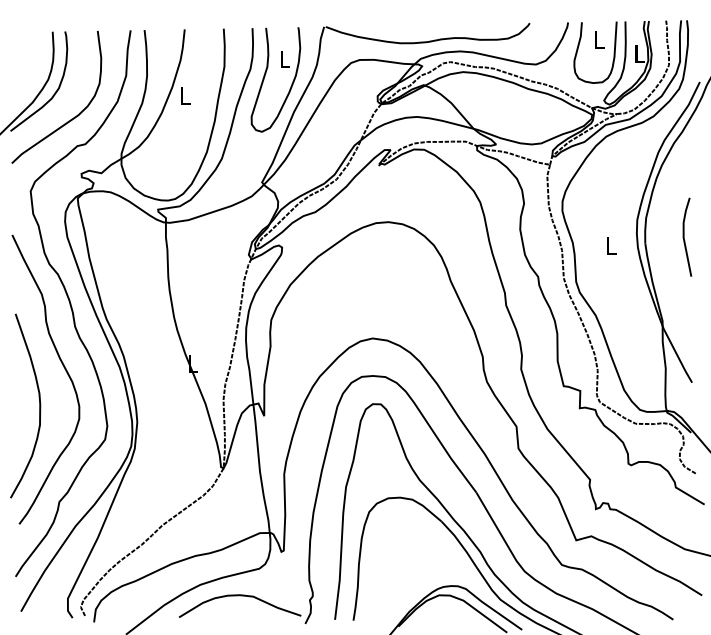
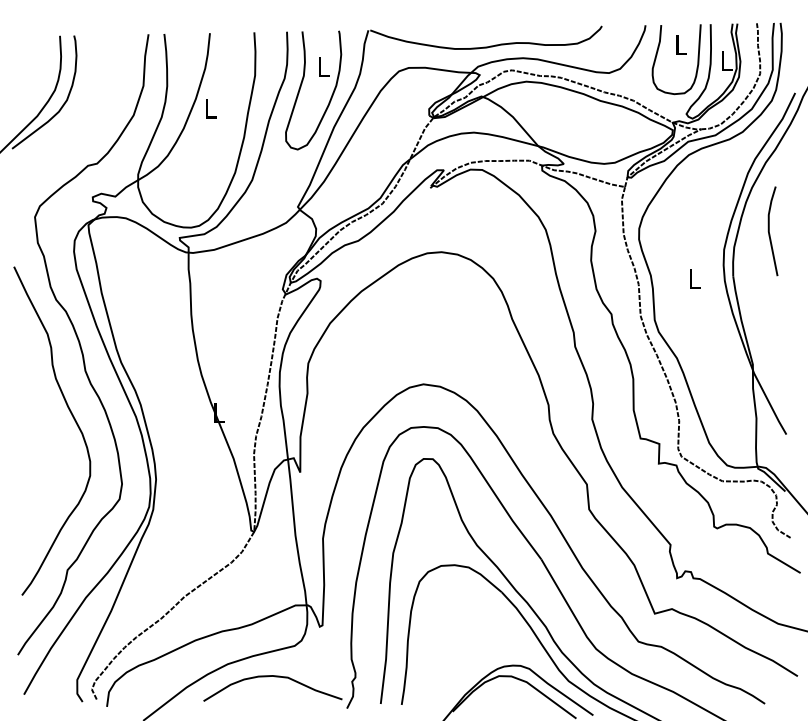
curve: (71, 118) -> (81, 134), removed
line: (684, 237) -> (769, 231), moved
curve: (39, 405) -> (44, 460), removed

